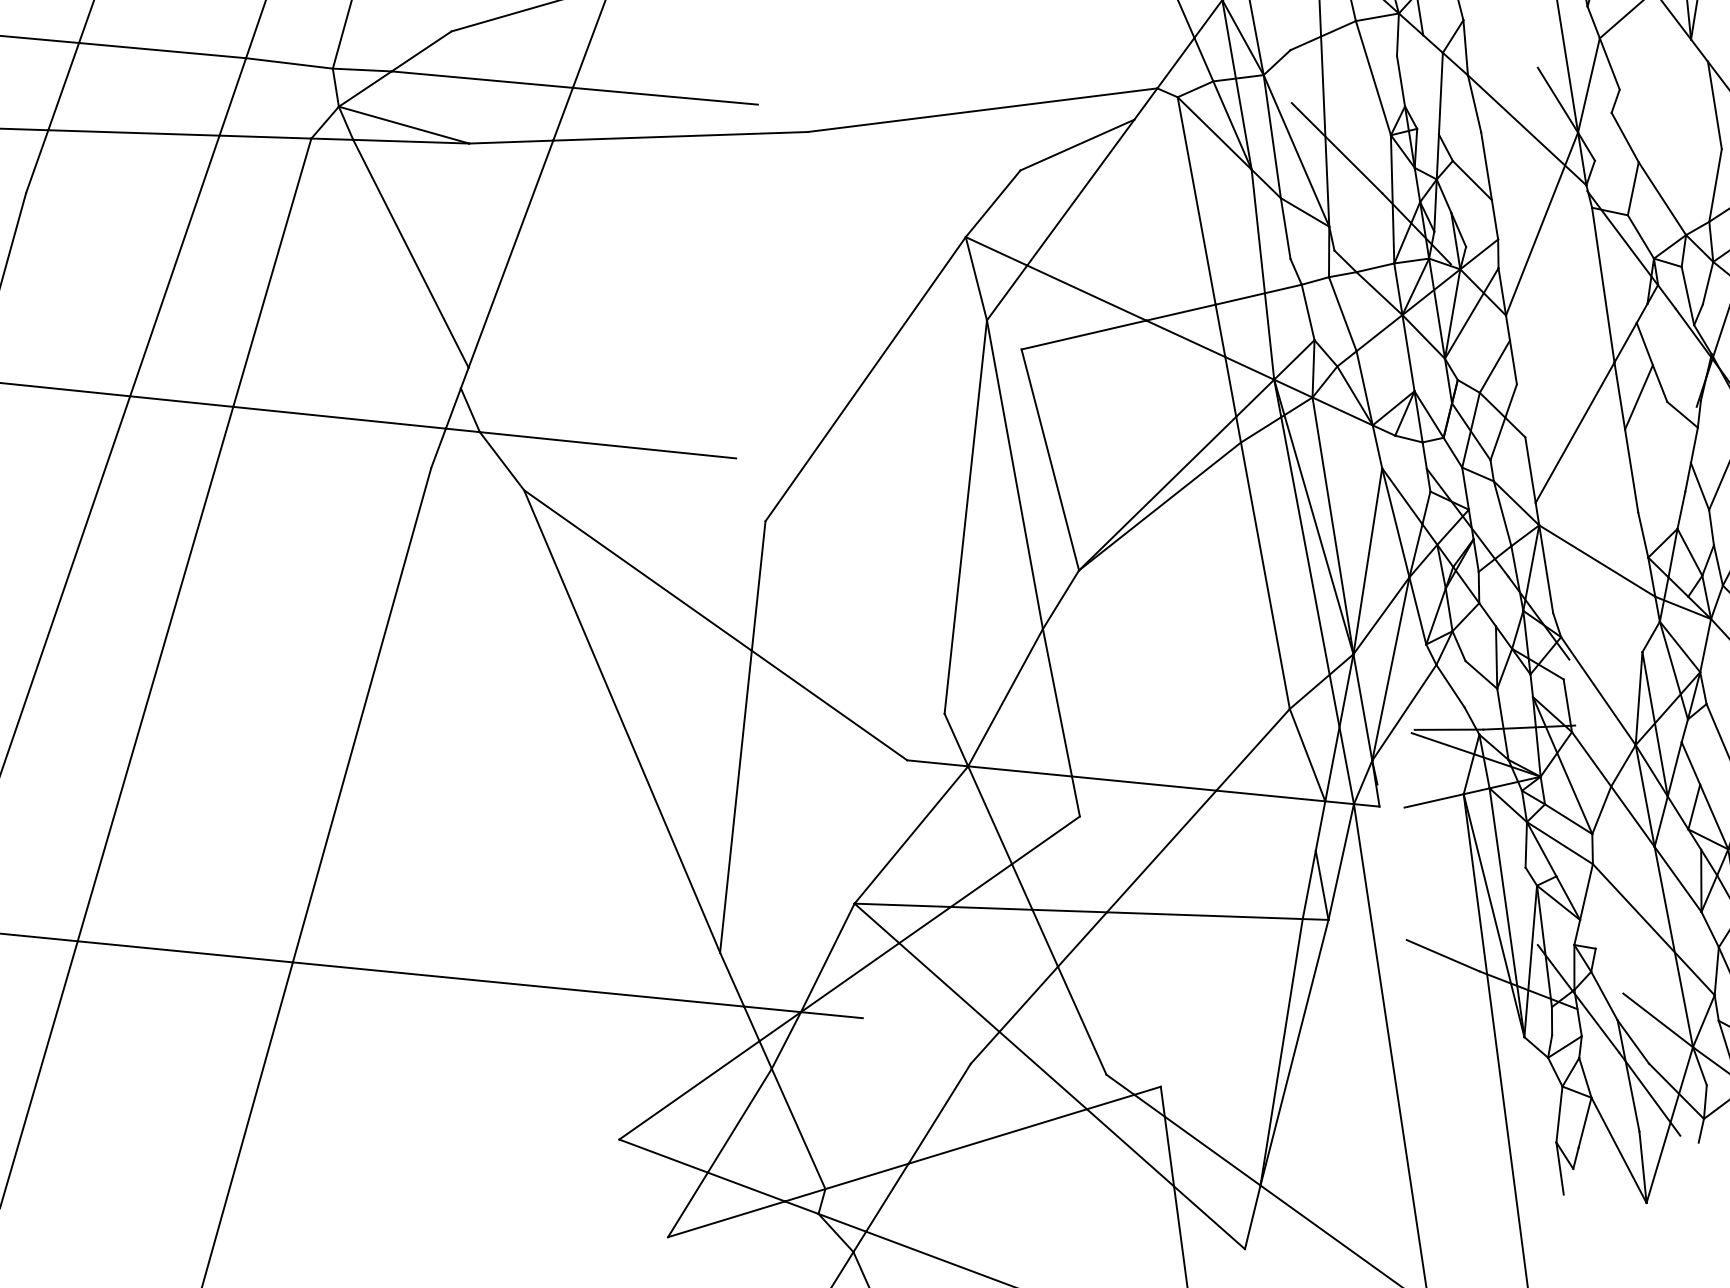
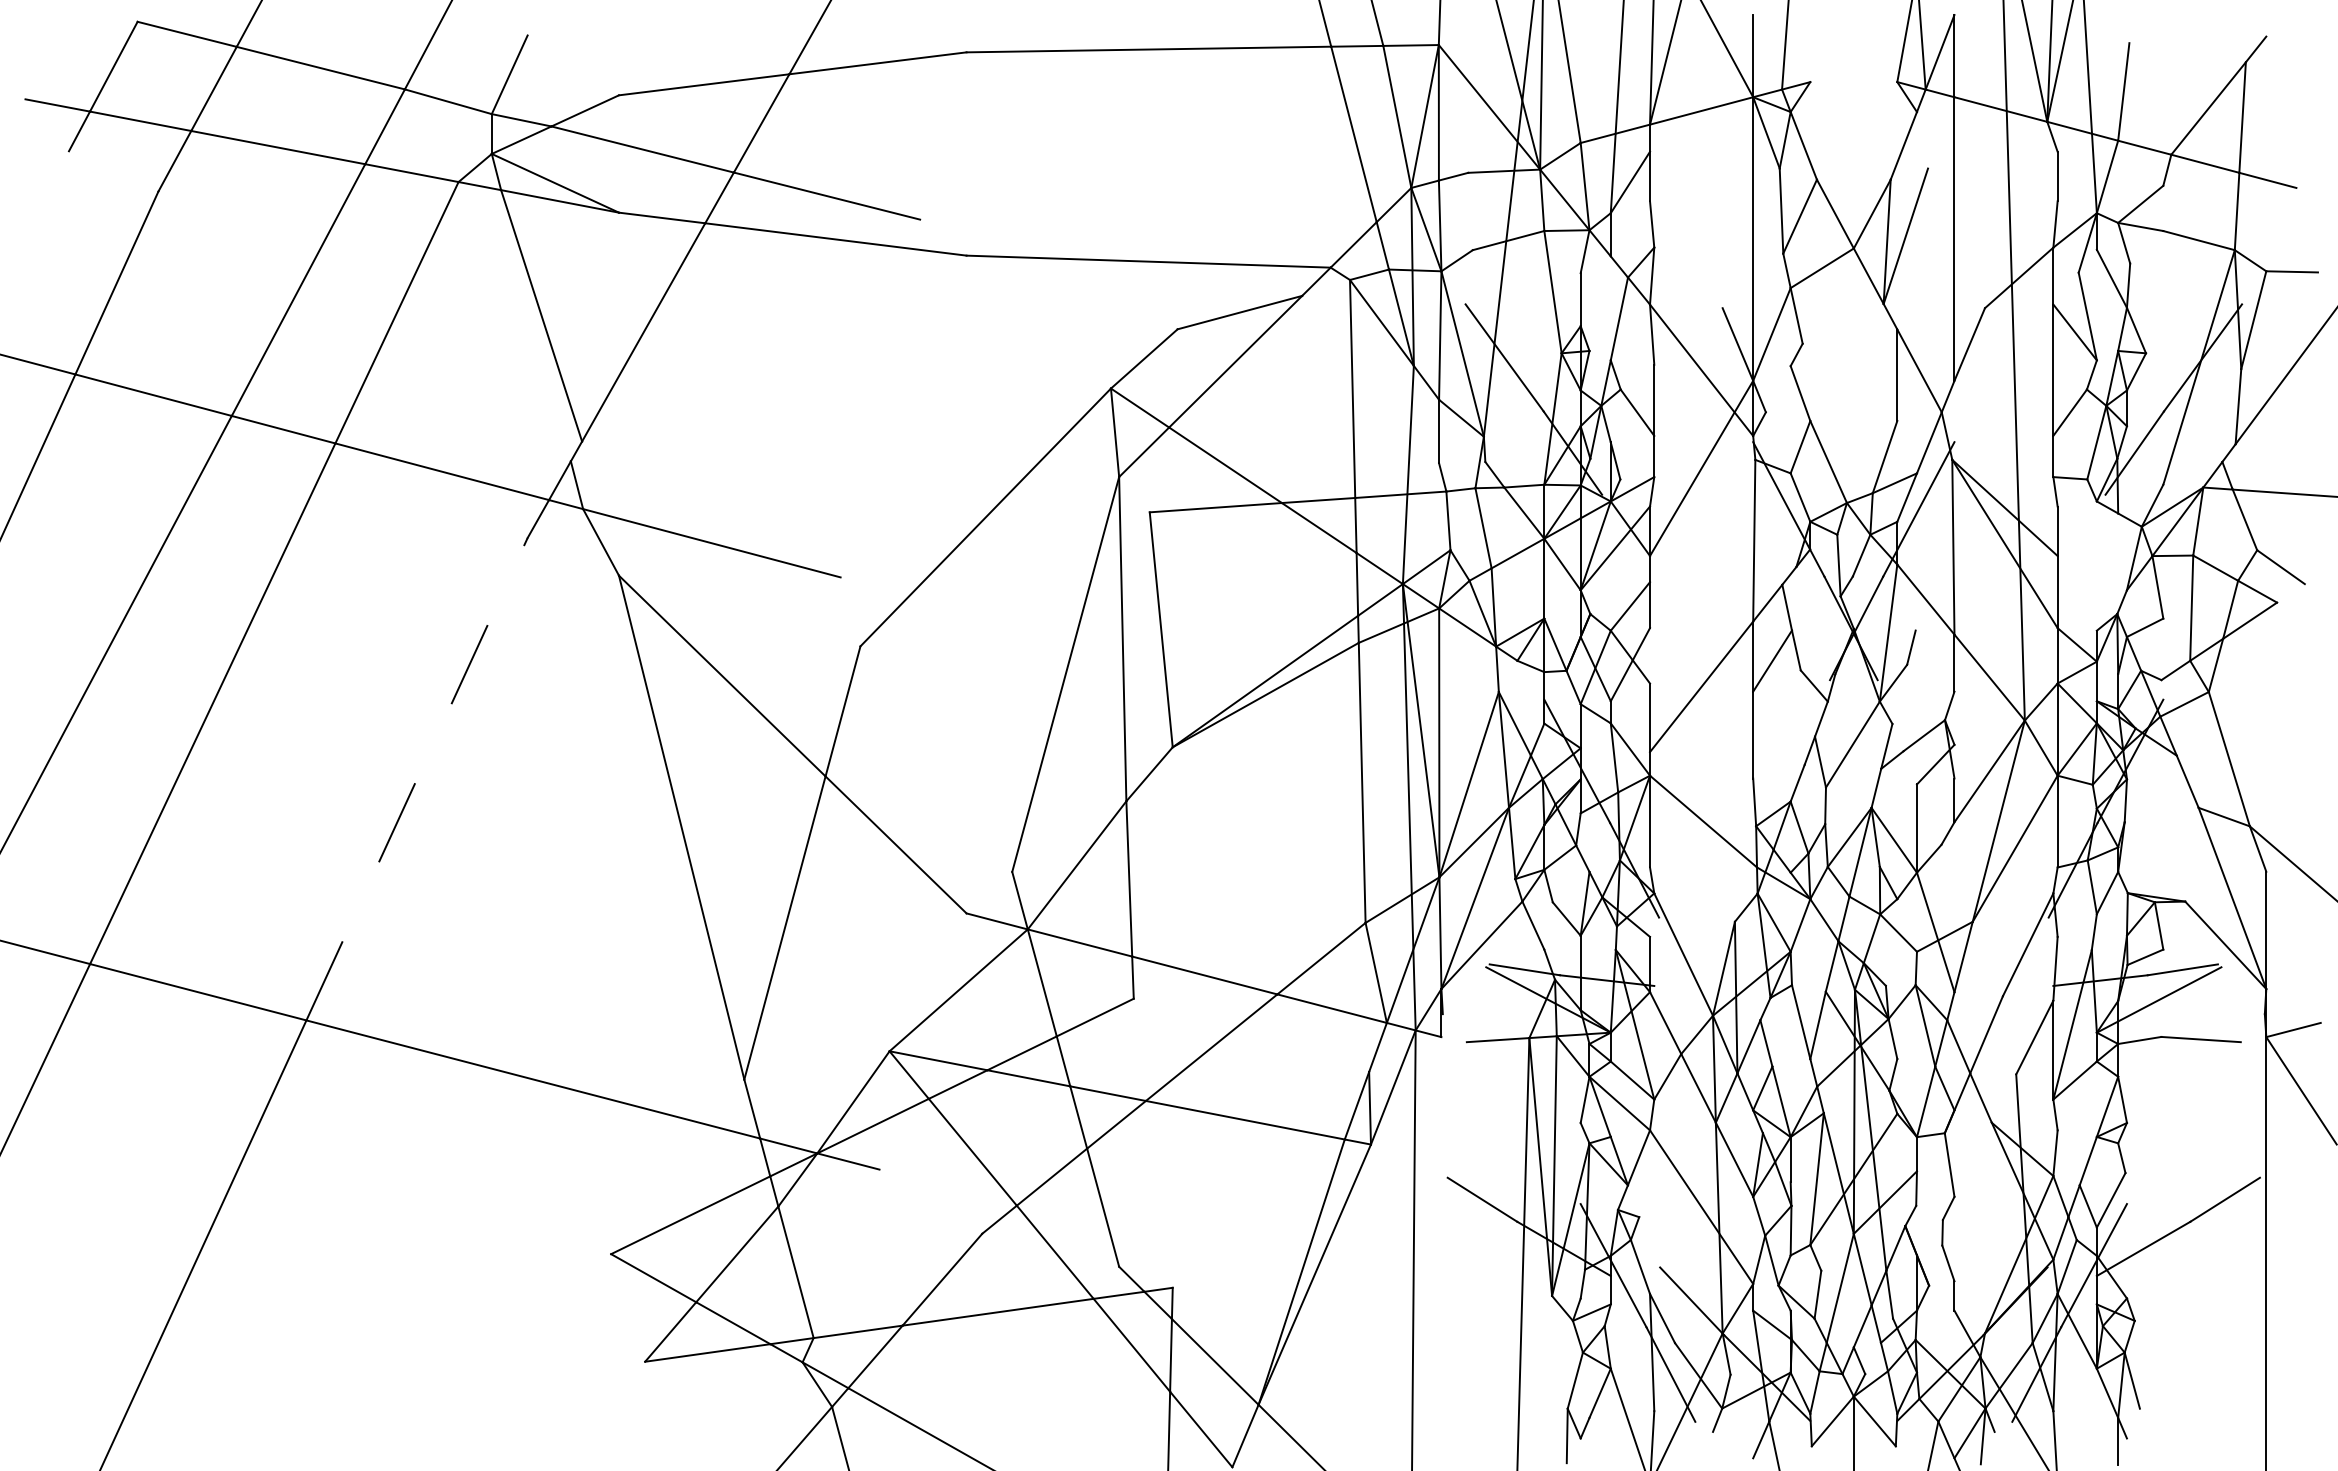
line: (362, 714) -> (417, 778), solid -> dashed

